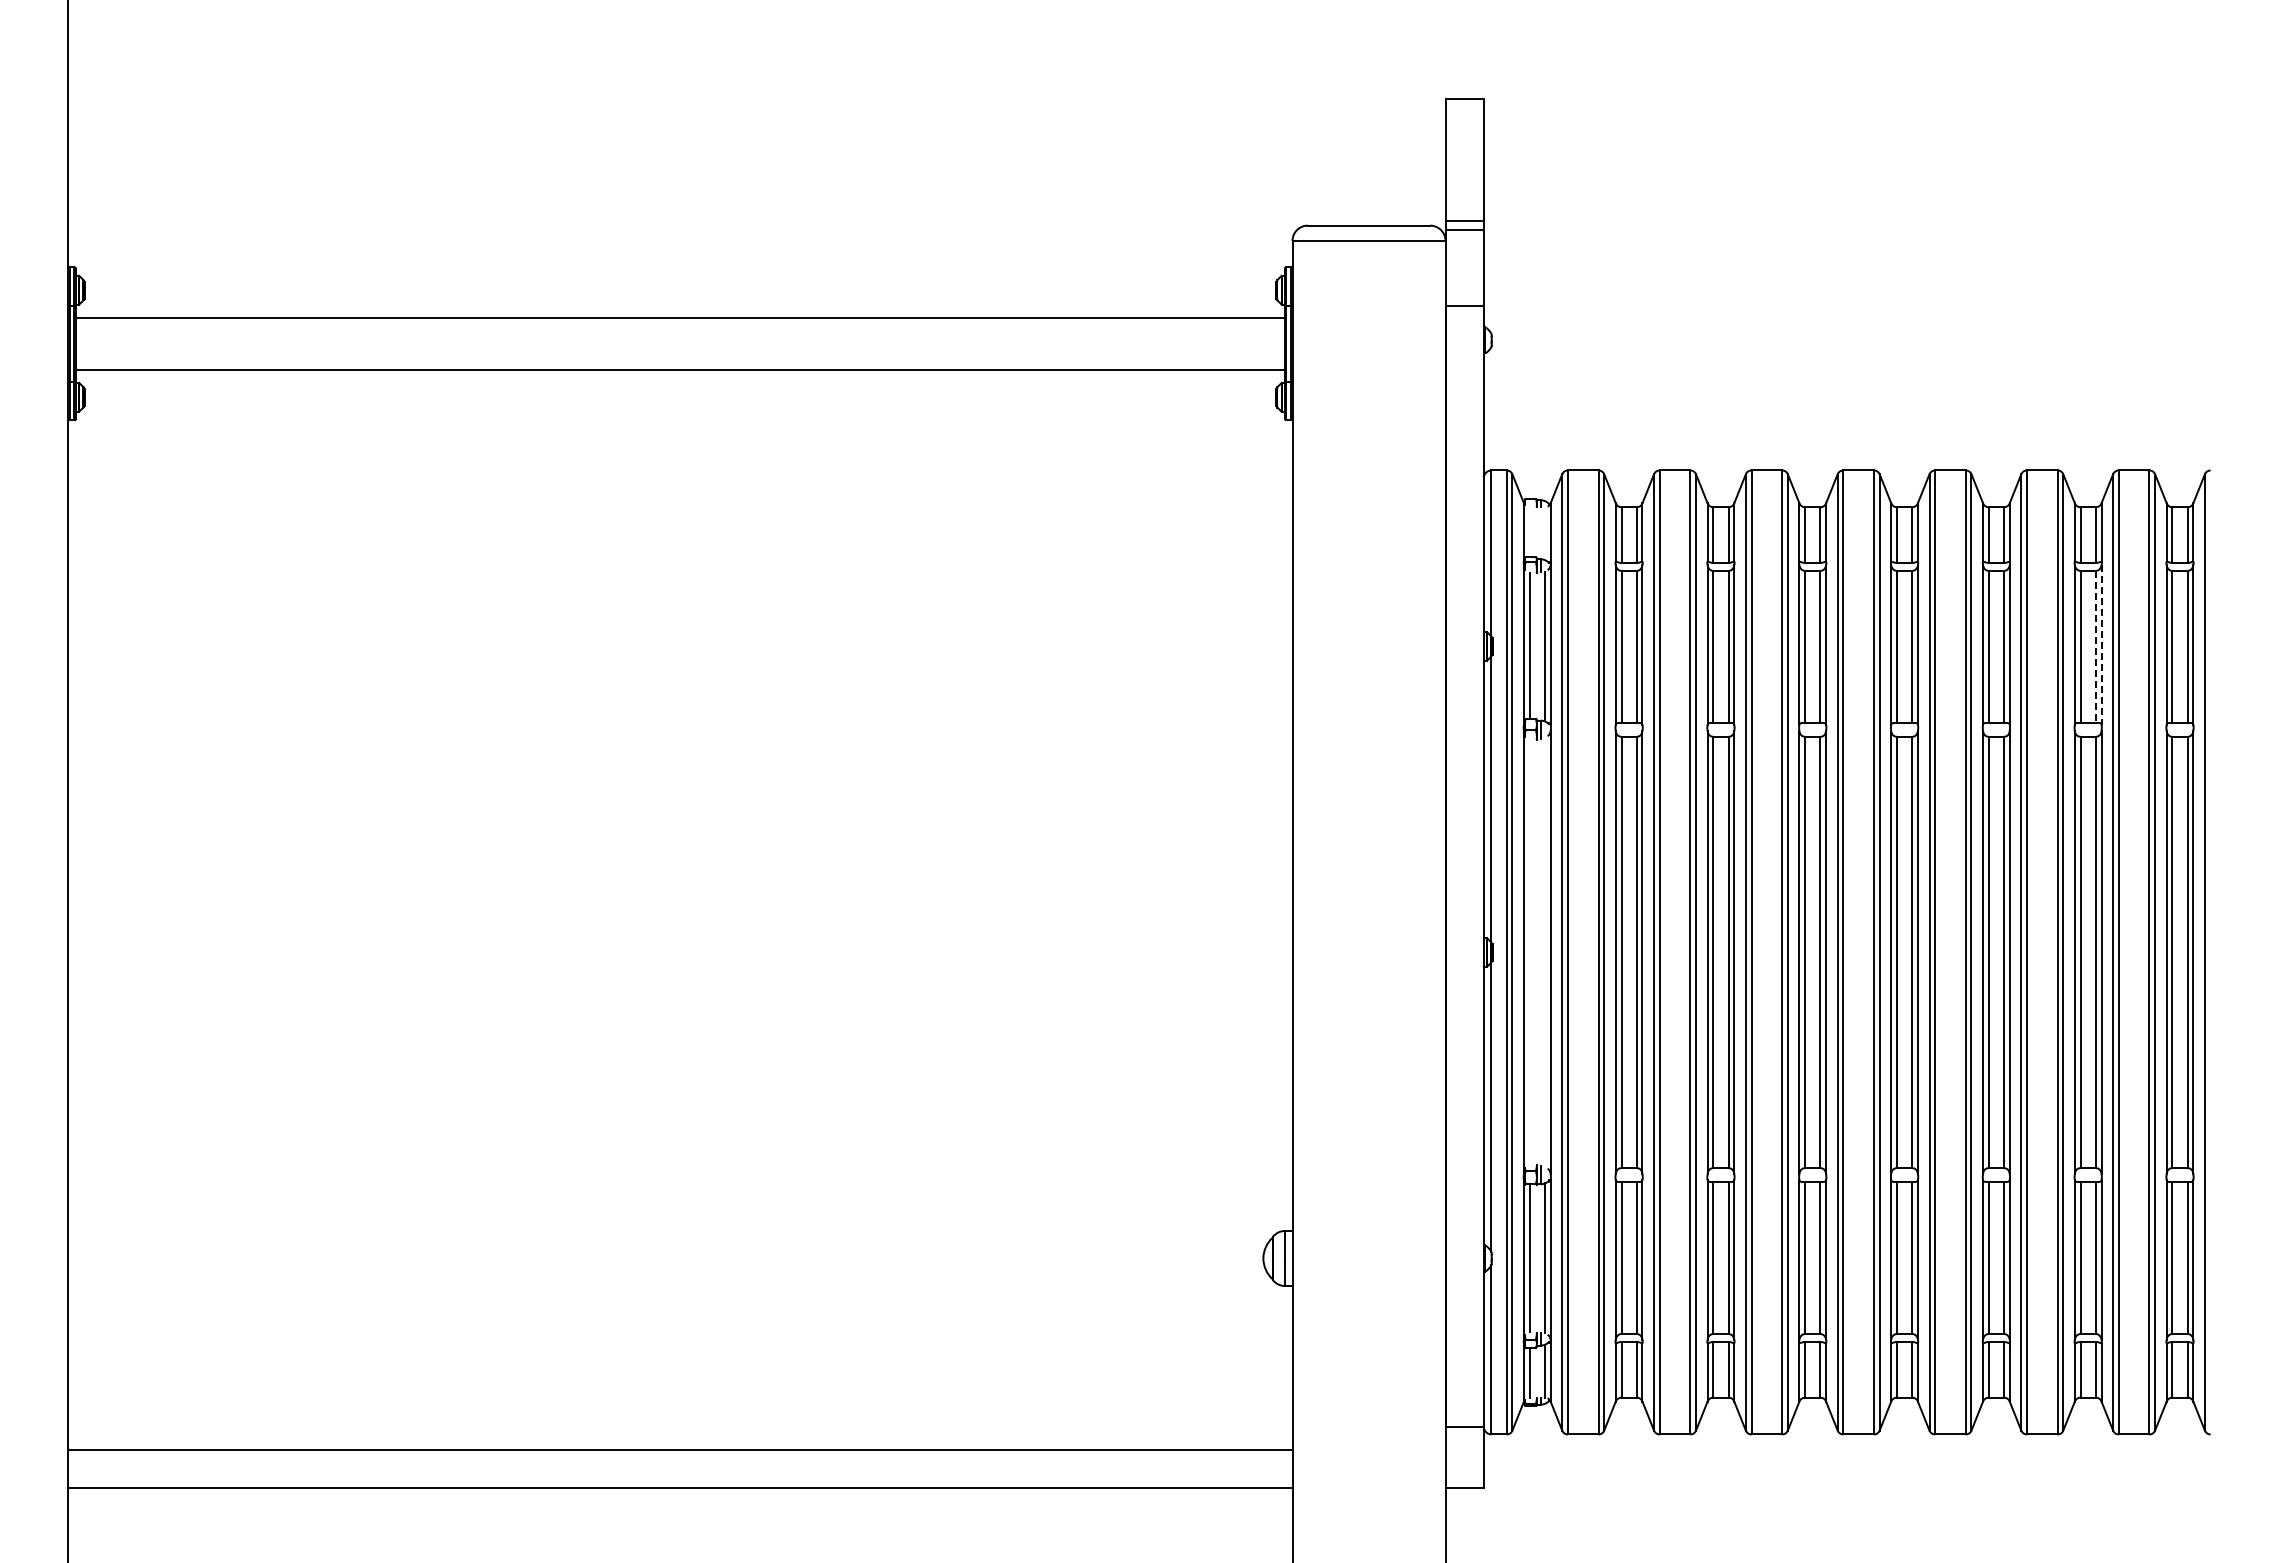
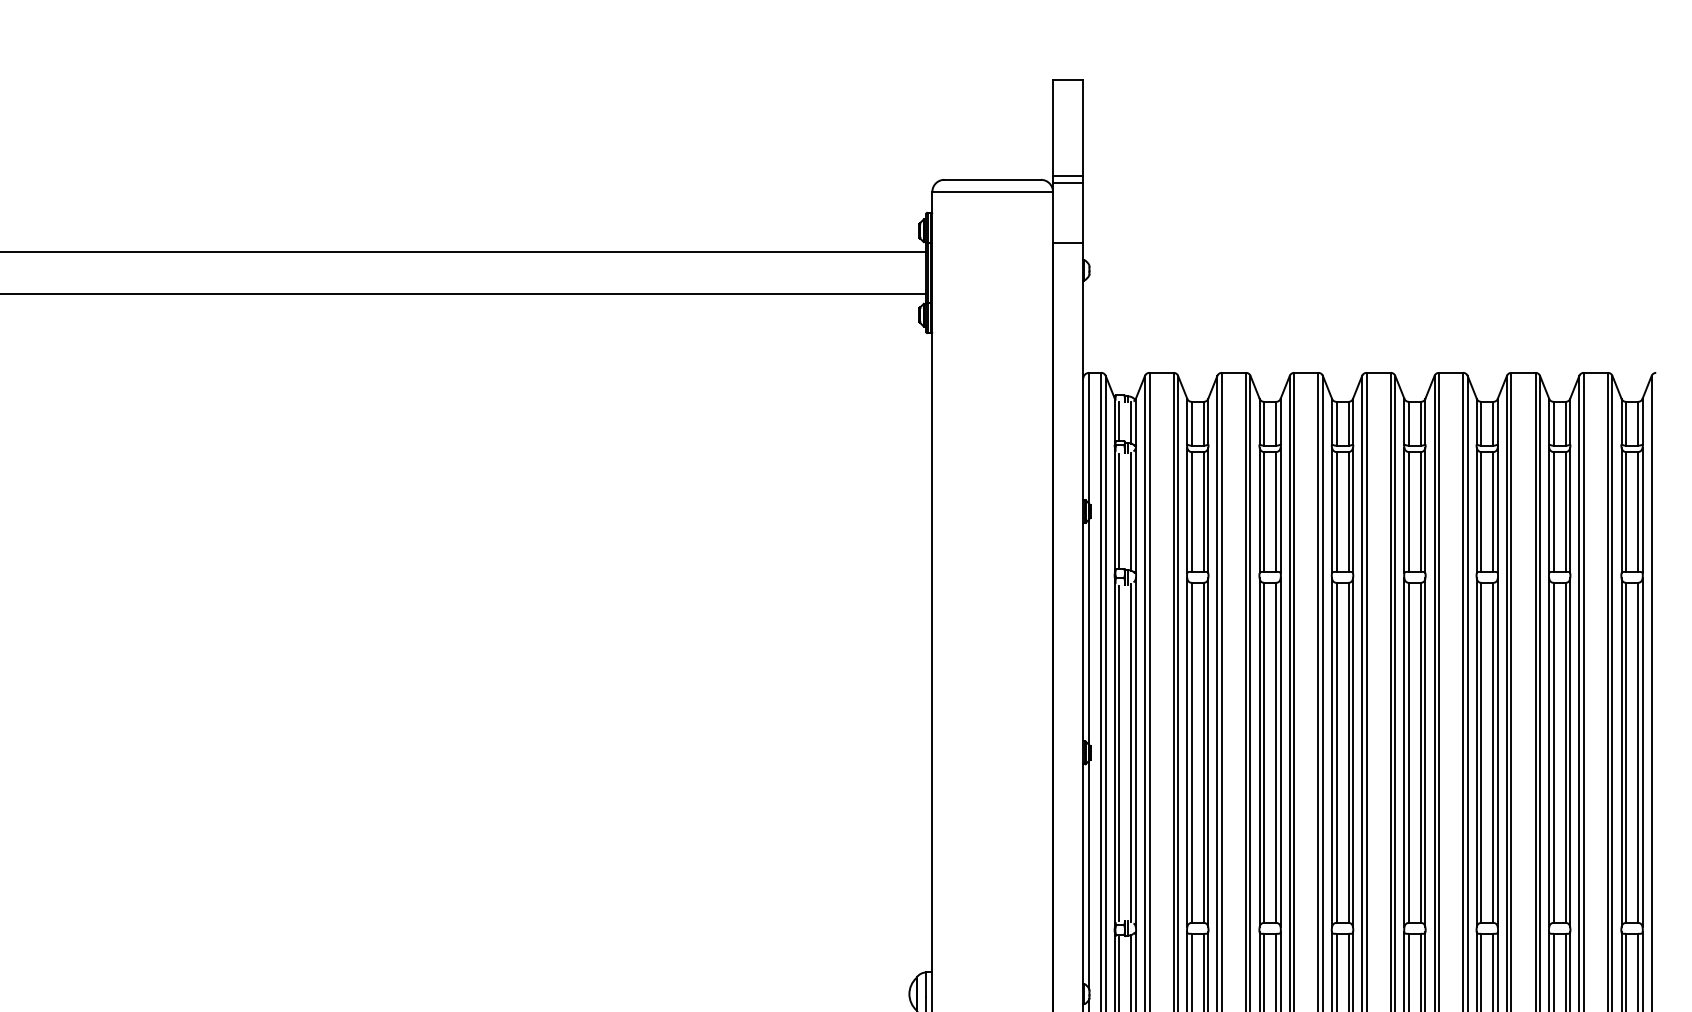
line: (1529, 531) -> (1119, 420), added
line: (1544, 533) -> (1131, 422), added
line: (2101, 645) -> (1570, 510), dashed -> solid
line: (2095, 647) -> (1565, 512), dashed -> solid
line: (1529, 952) -> (1119, 752), added
line: (1544, 952) -> (1131, 752), added

